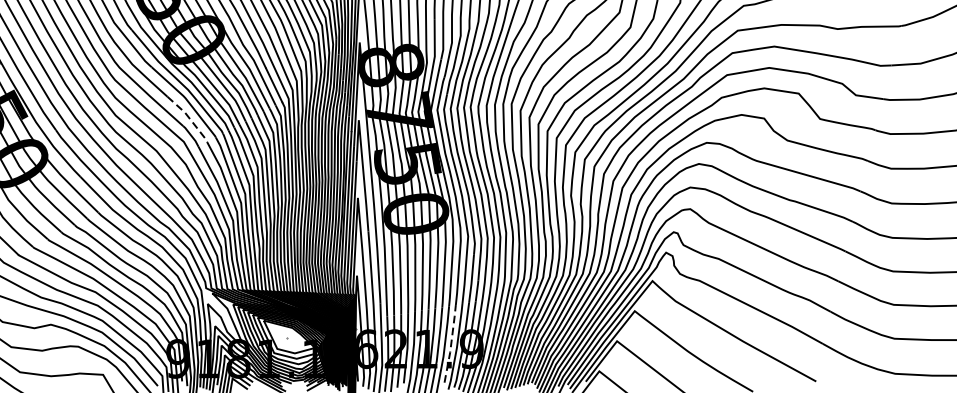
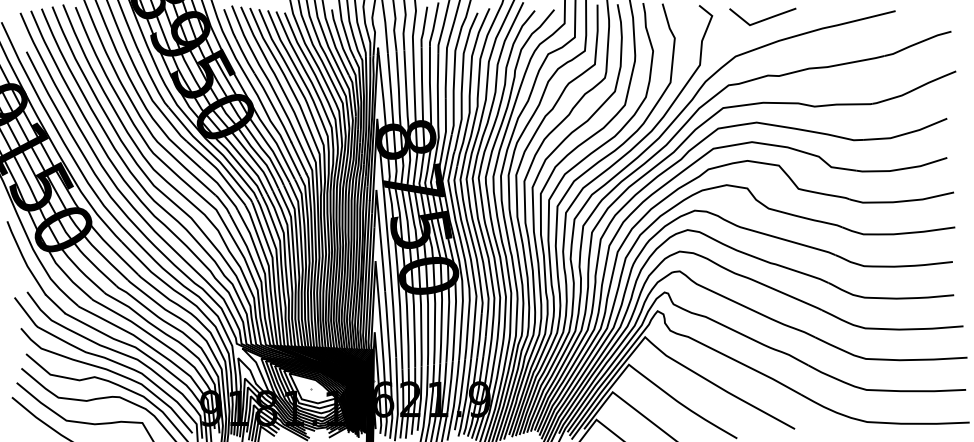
line: (189, 118) -> (221, 188), dashed -> solid
line: (451, 343) -> (461, 394), dashed -> solid

